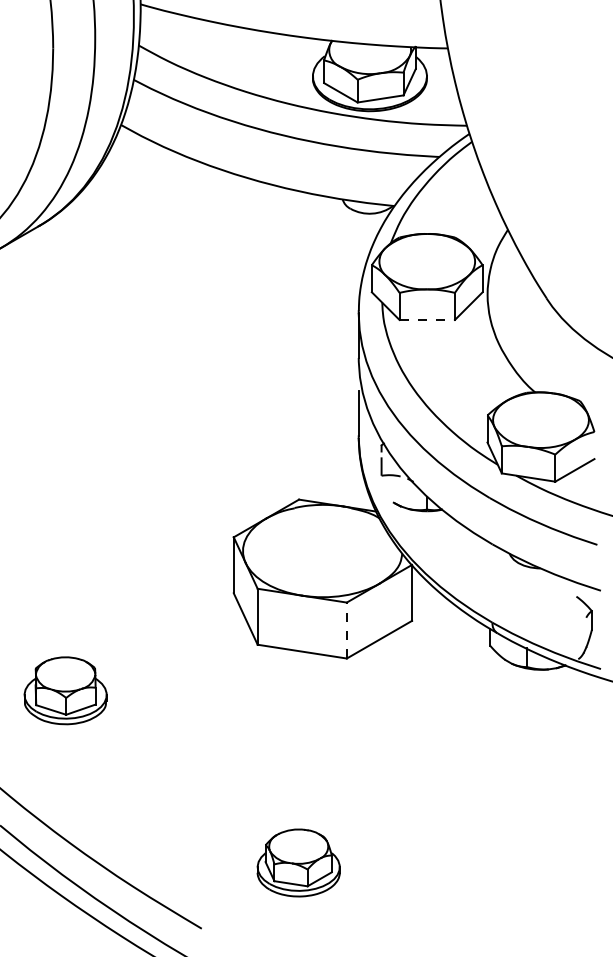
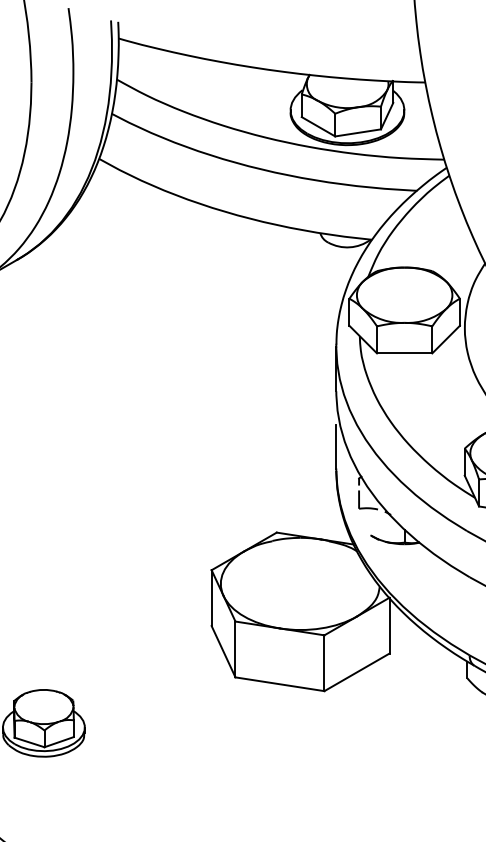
line: (427, 319) -> (404, 352), dashed -> solid
line: (346, 630) -> (324, 663), dashed -> solid

